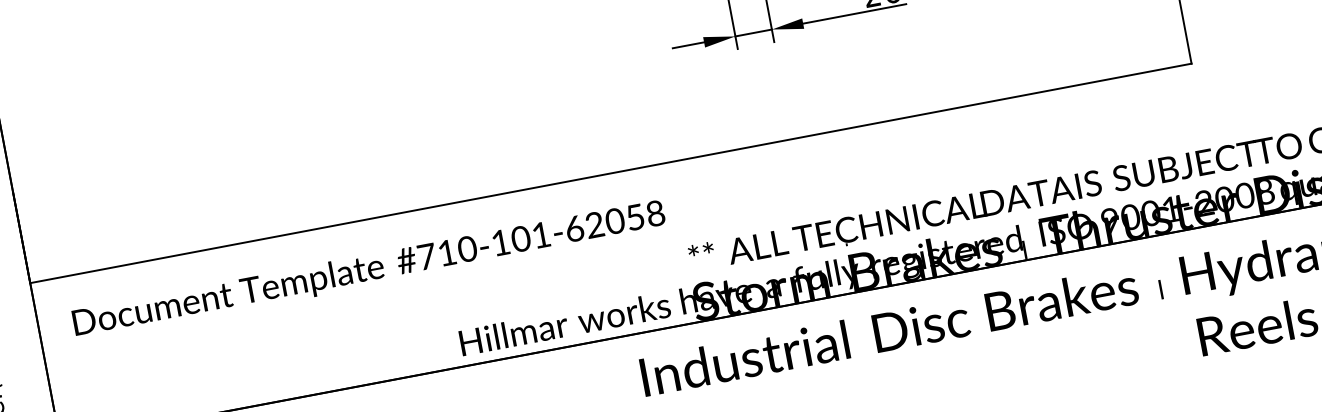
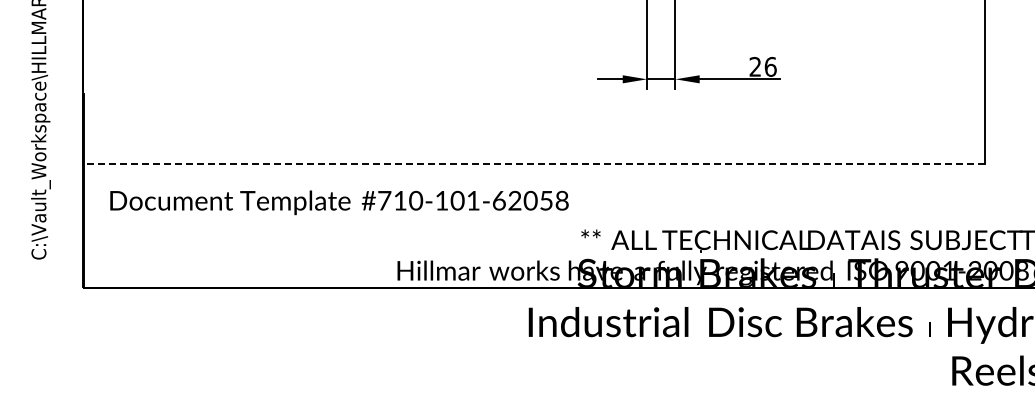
line: (611, 173) -> (534, 164), solid -> dashed

